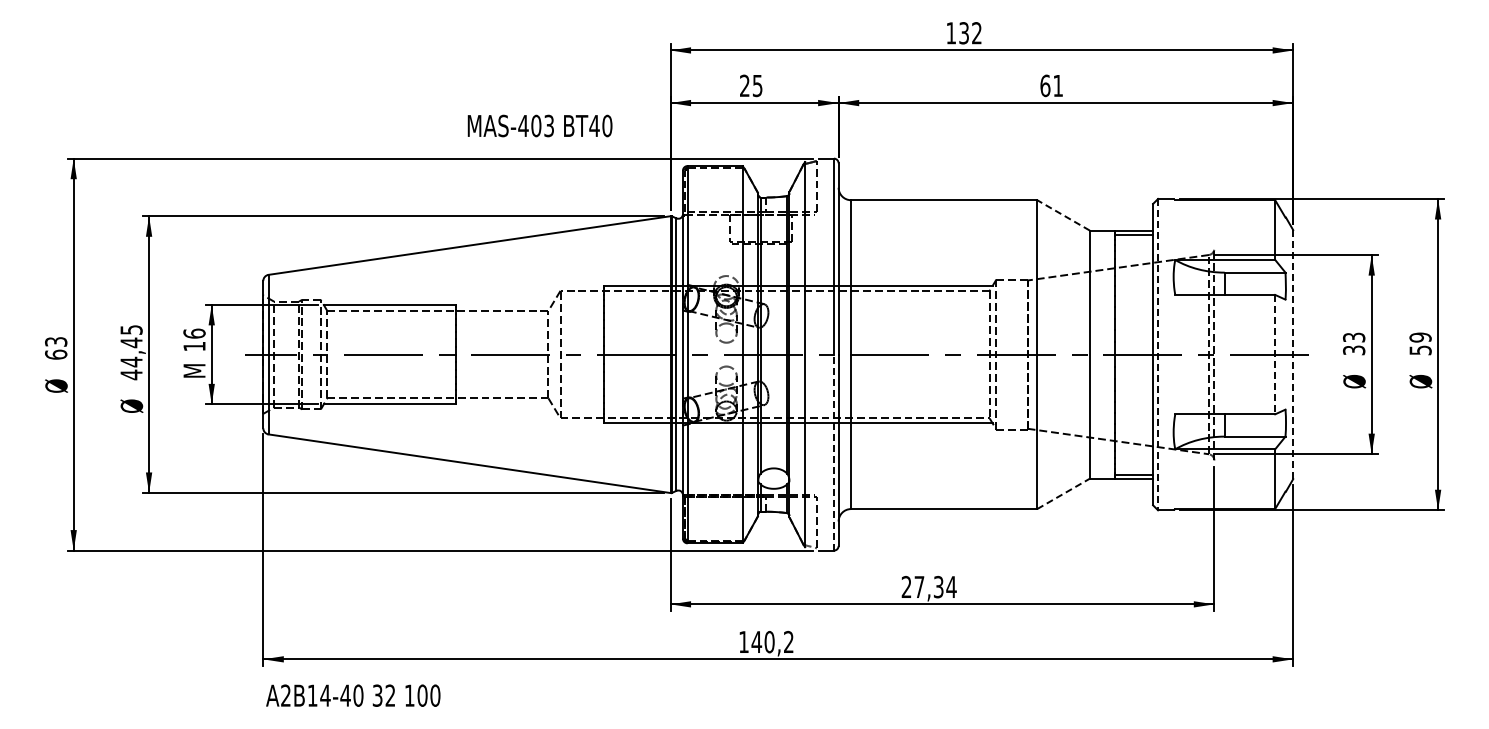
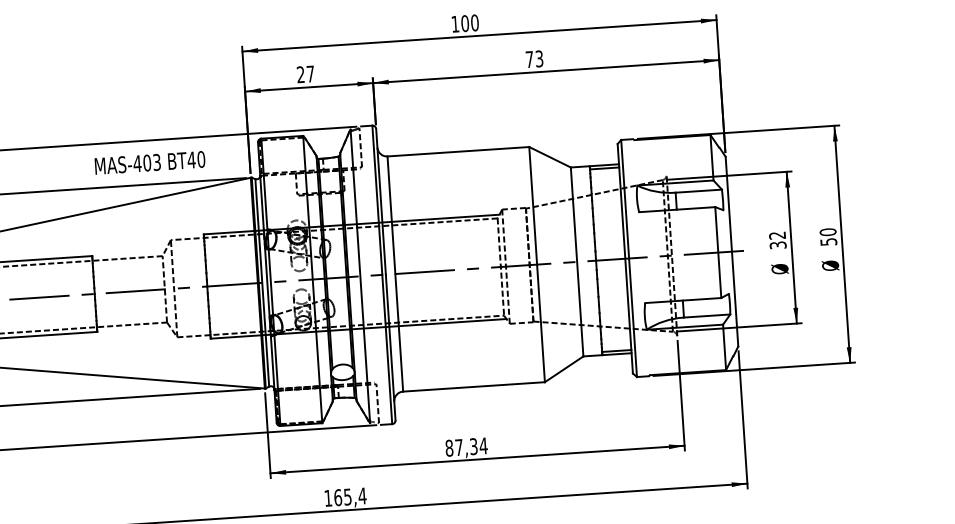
text: (970, 33) -> (470, 23), 132 -> 100
text: (1051, 85) -> (534, 58), 61 -> 73
text: (757, 86) -> (310, 74), 25 -> 27
text: (539, 125) -> (149, 162), moved
line: (1063, 215) -> (550, 157), dashed -> solid
text: (1354, 337) -> (777, 235), 33 -> 32
text: (1420, 337) -> (828, 232), 59 -> 50
line: (1158, 354) -> (629, 258), dashed -> solid
line: (1275, 354) -> (718, 252), dashed -> solid
line: (1293, 354) -> (732, 251), dashed -> solid
line: (833, 452) -> (386, 349), dashed -> solid
line: (1063, 493) -> (564, 369), dashed -> solid
text: (906, 587) -> (449, 448), 27,34 -> 87,34
text: (772, 641) -> (350, 496), 140,2 -> 165,4

